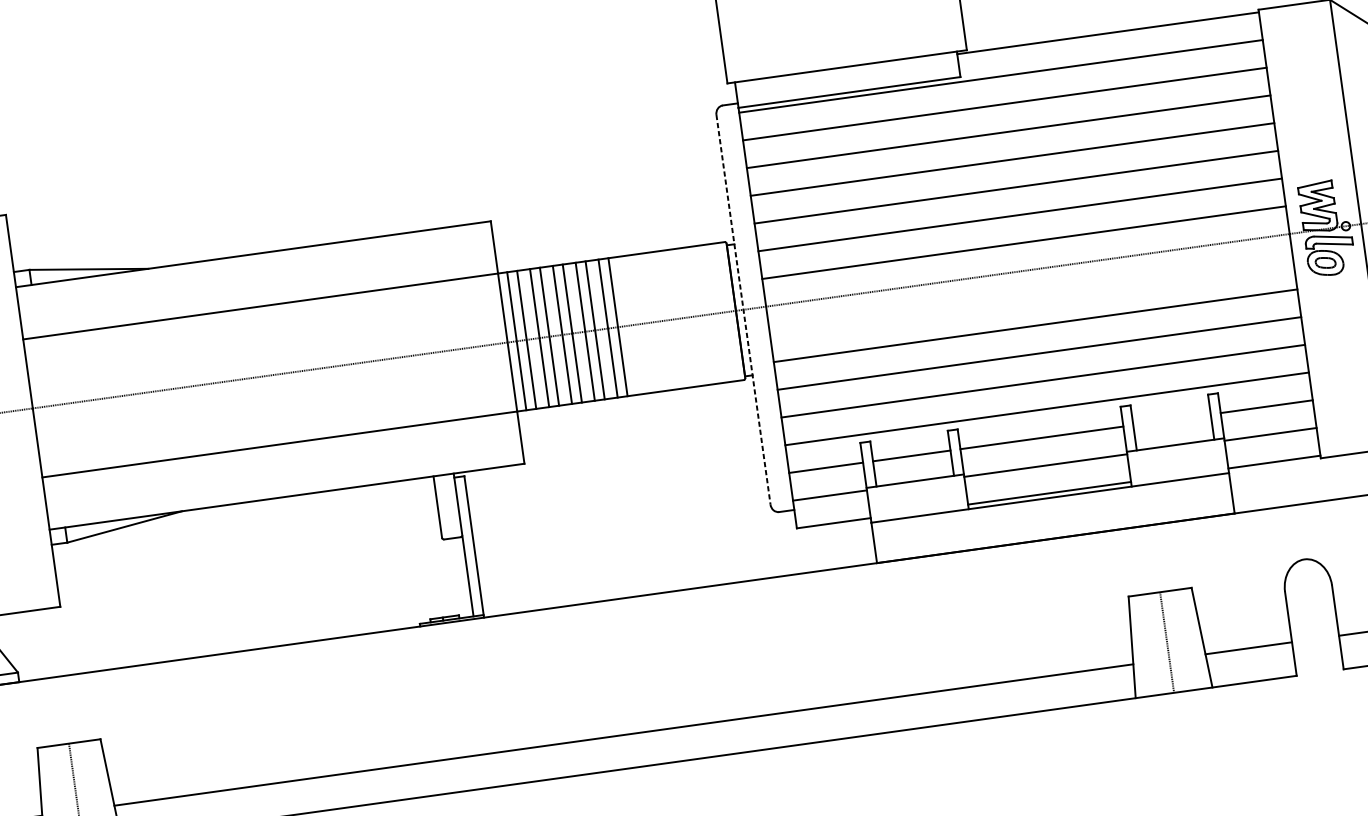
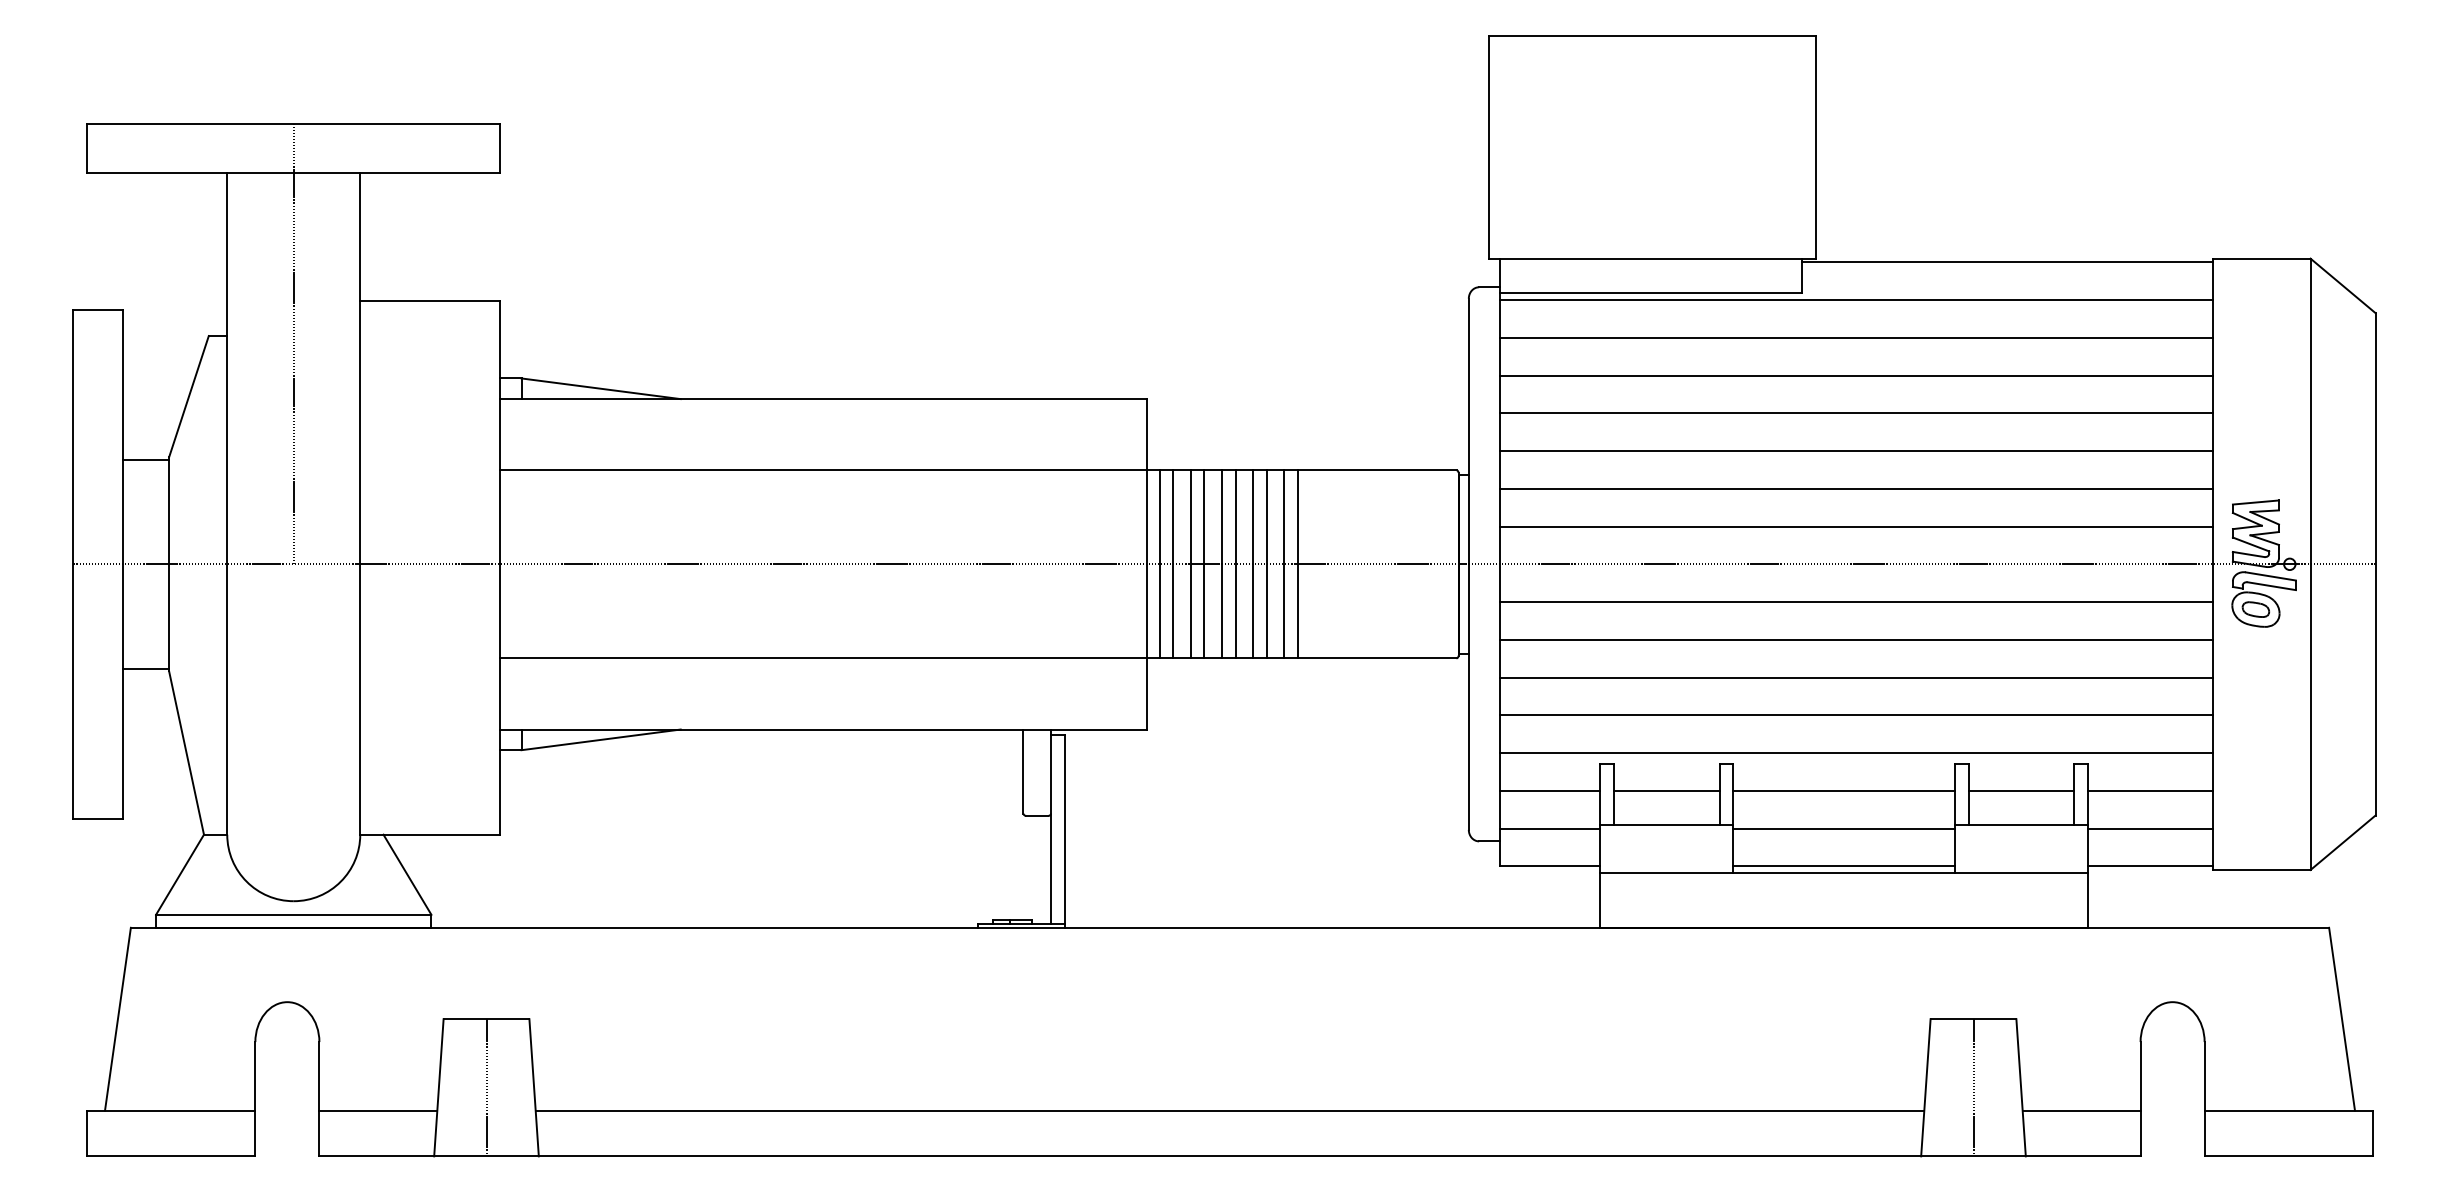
line: (1031, 298) -> (1856, 602), added
line: (743, 309) -> (1468, 564), dashed -> solid
line: (1172, 419) -> (2021, 790), added

